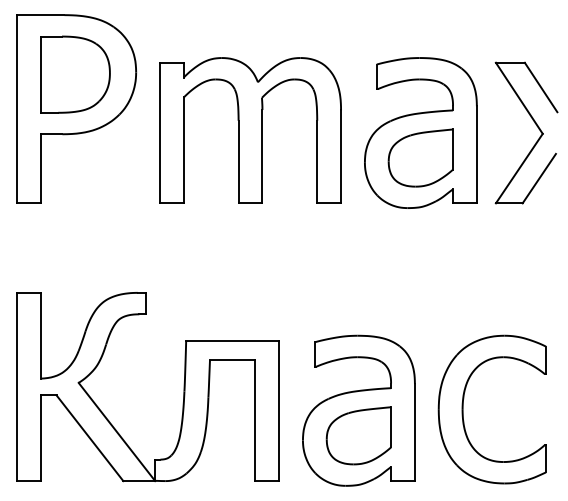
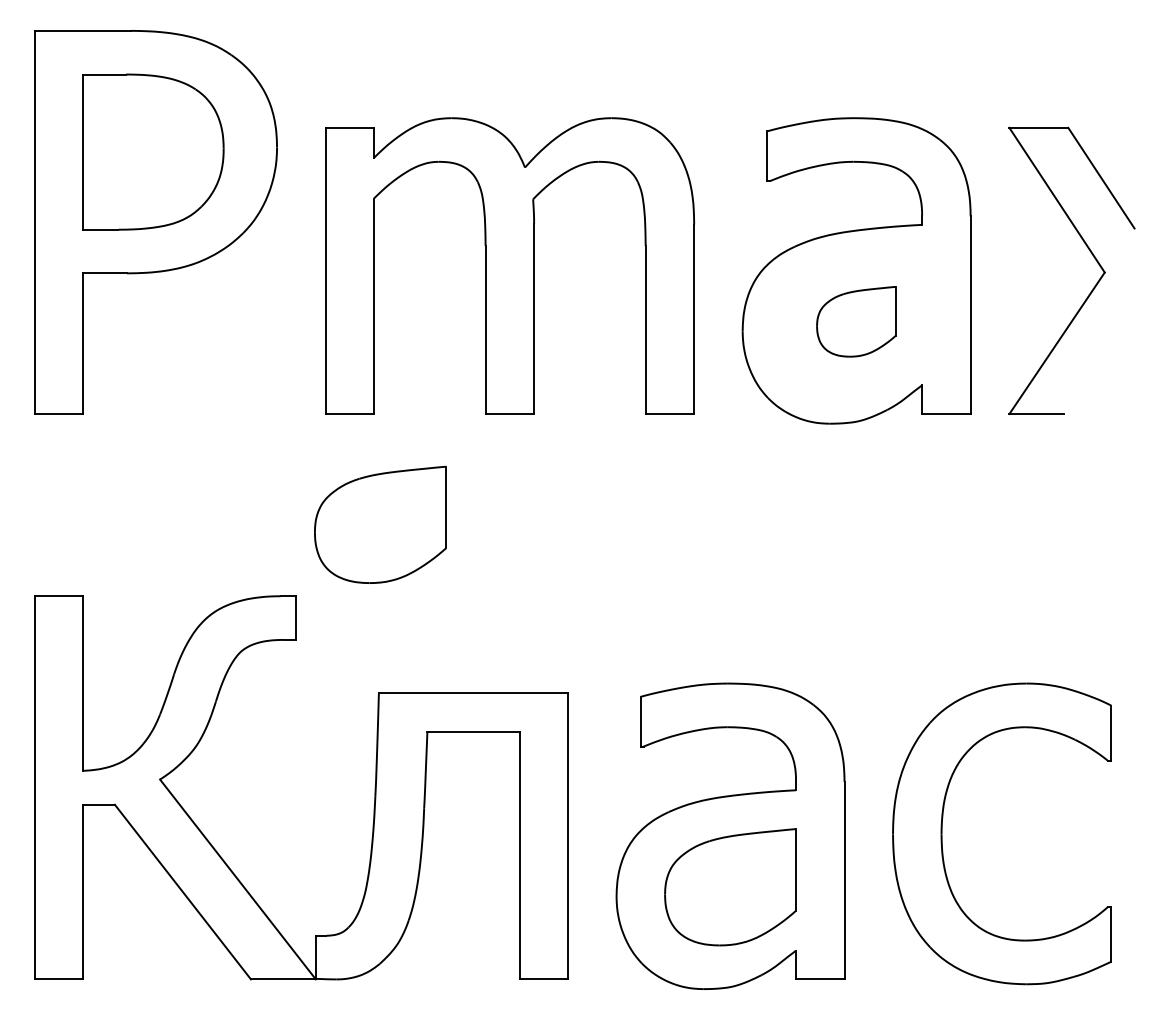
part: (420, 157) -> (855, 320), size x0.6
line: (538, 178) -> (1096, 363), removed
part: (186, 257) -> (379, 524), added

